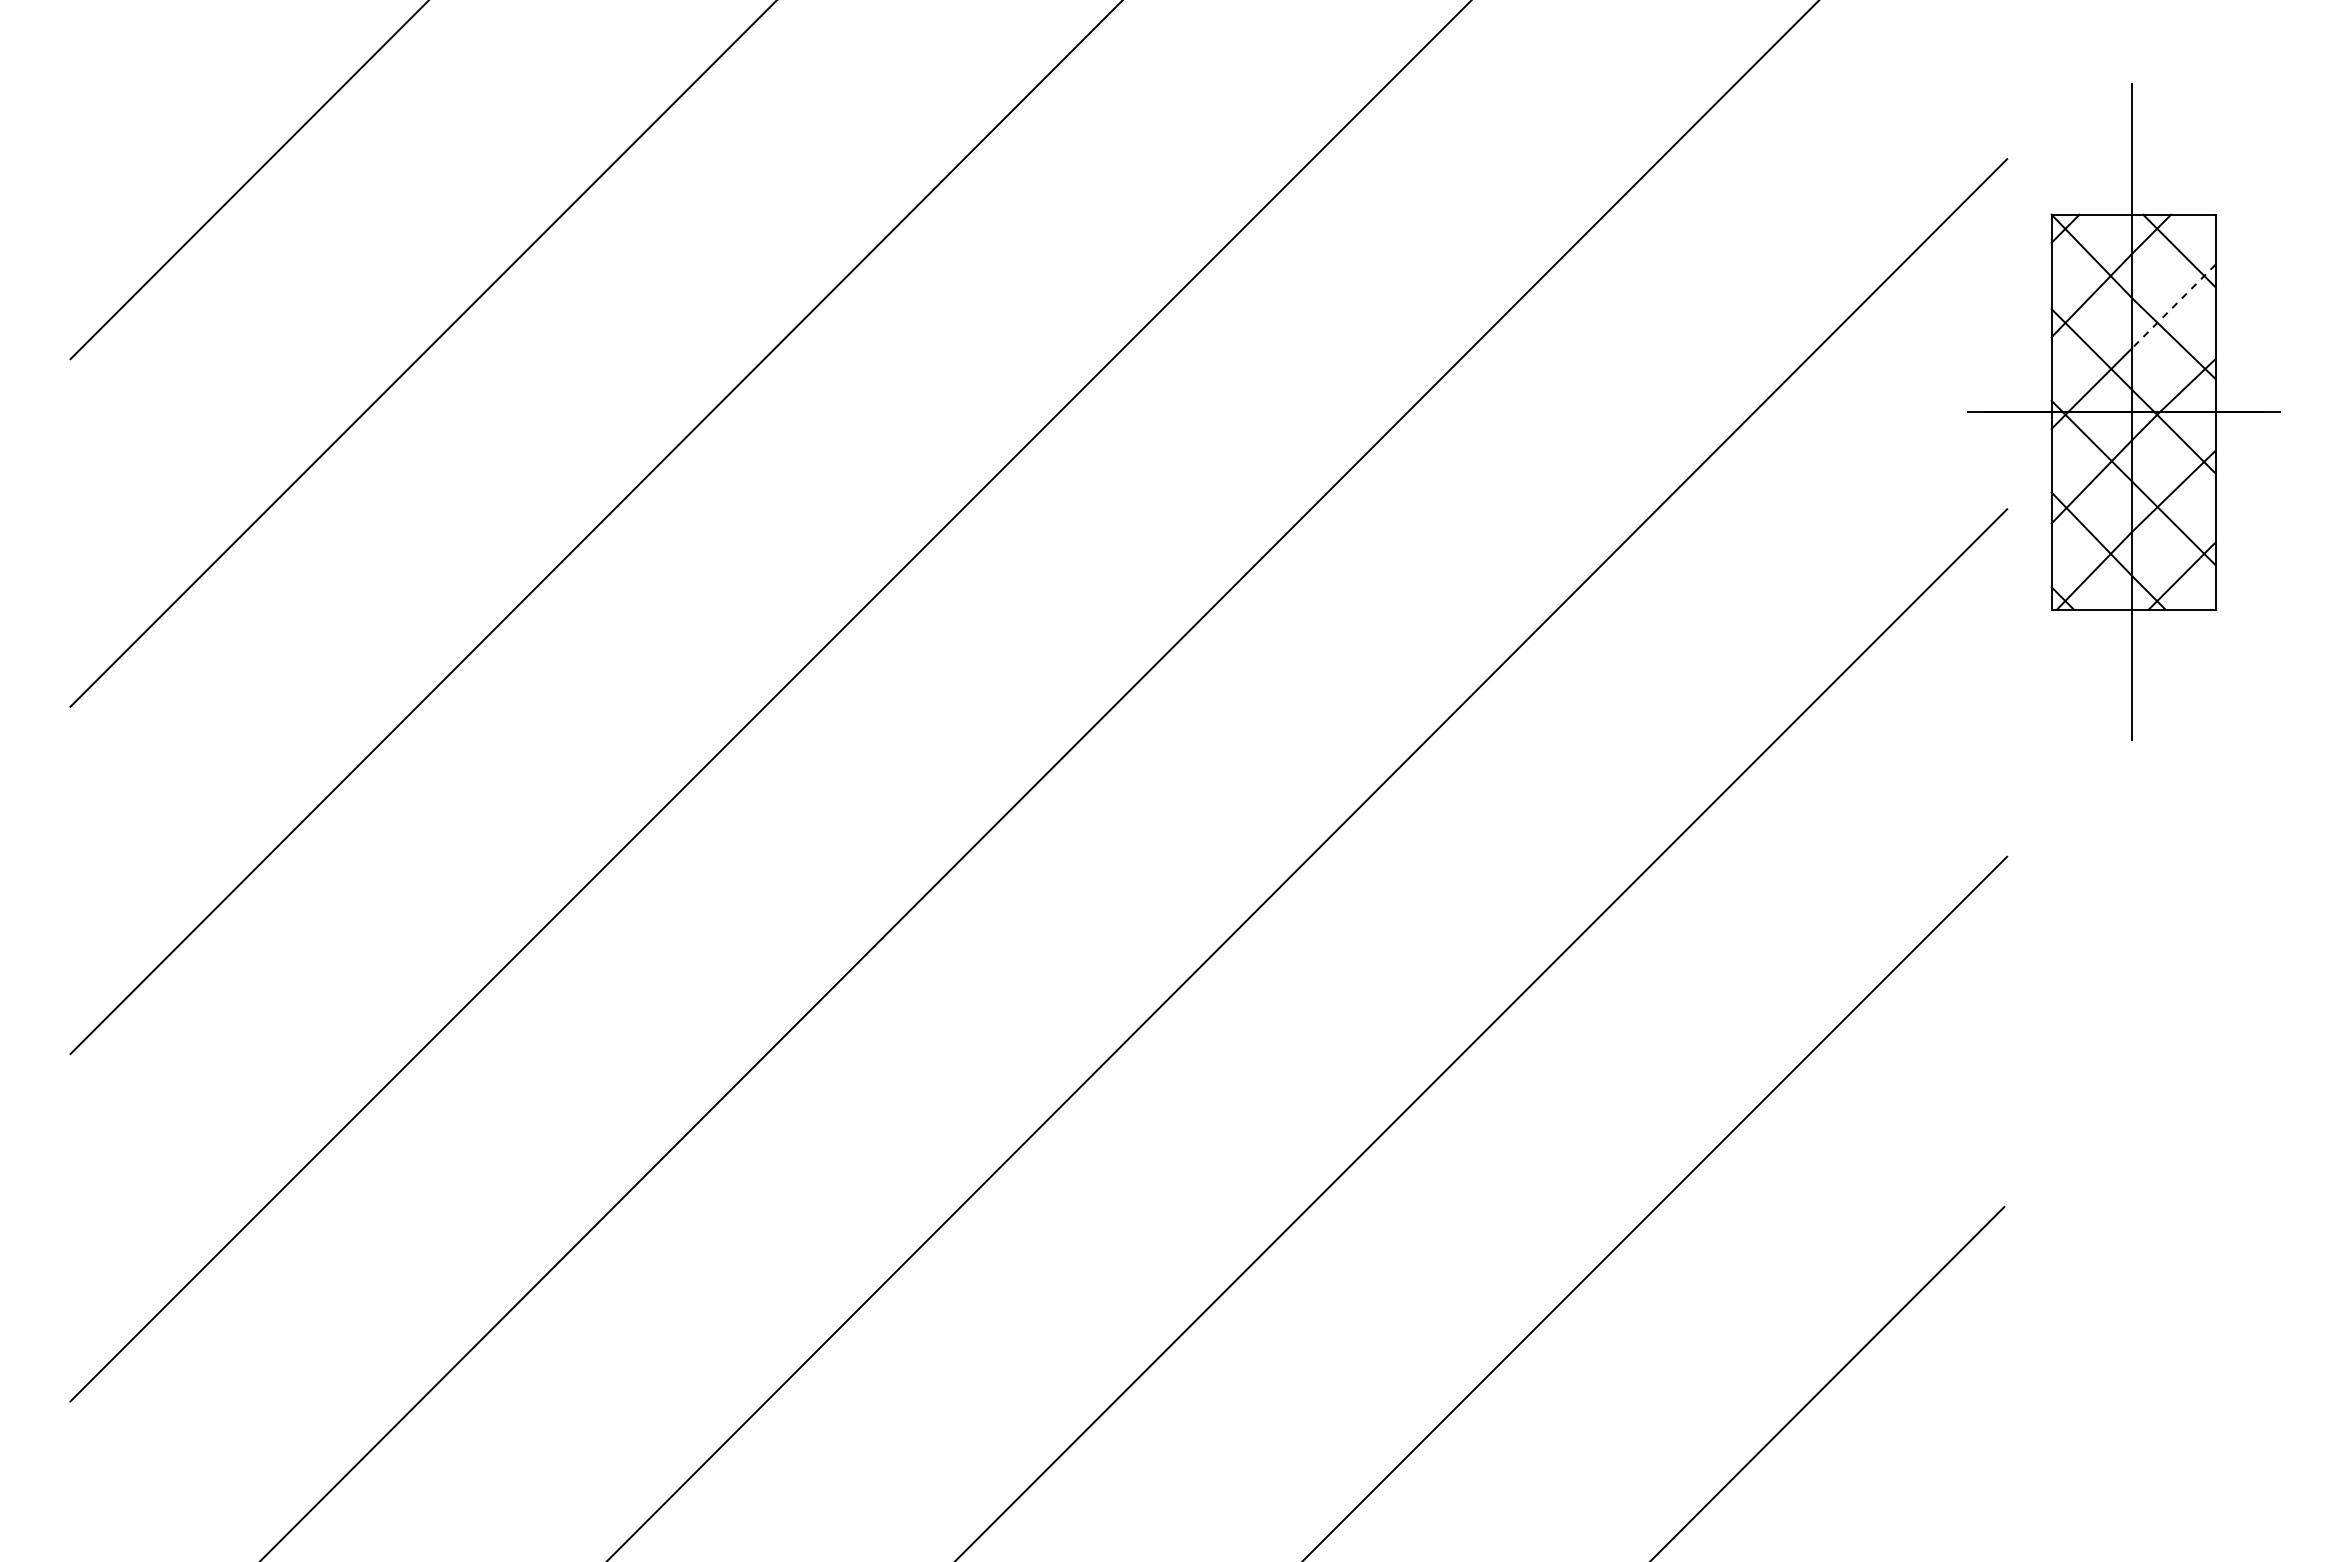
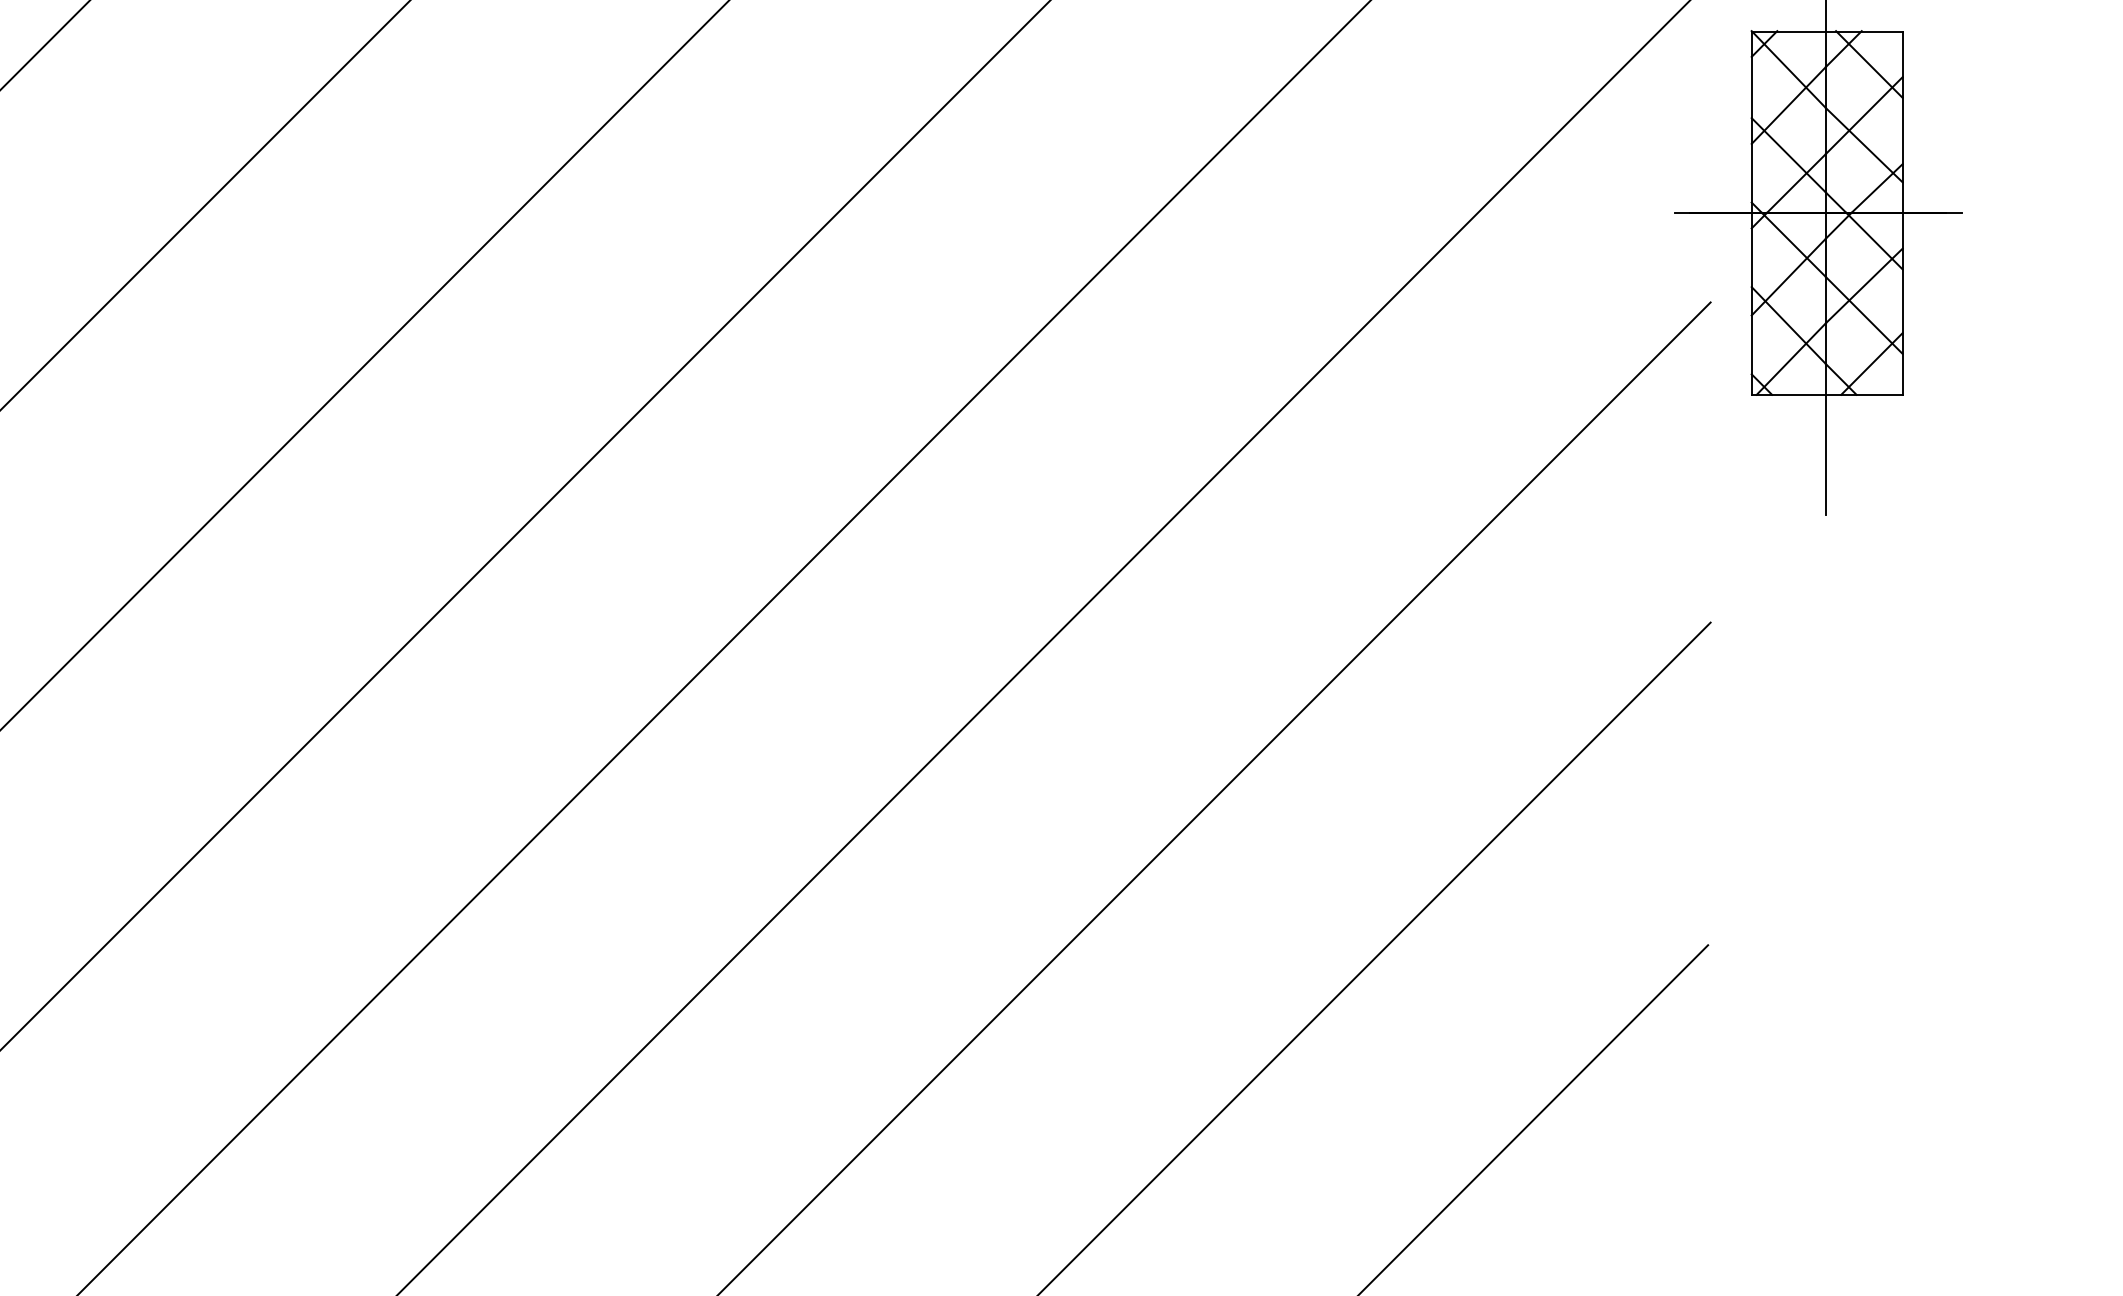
line: (2173, 306) -> (1863, 115), dashed -> solid

